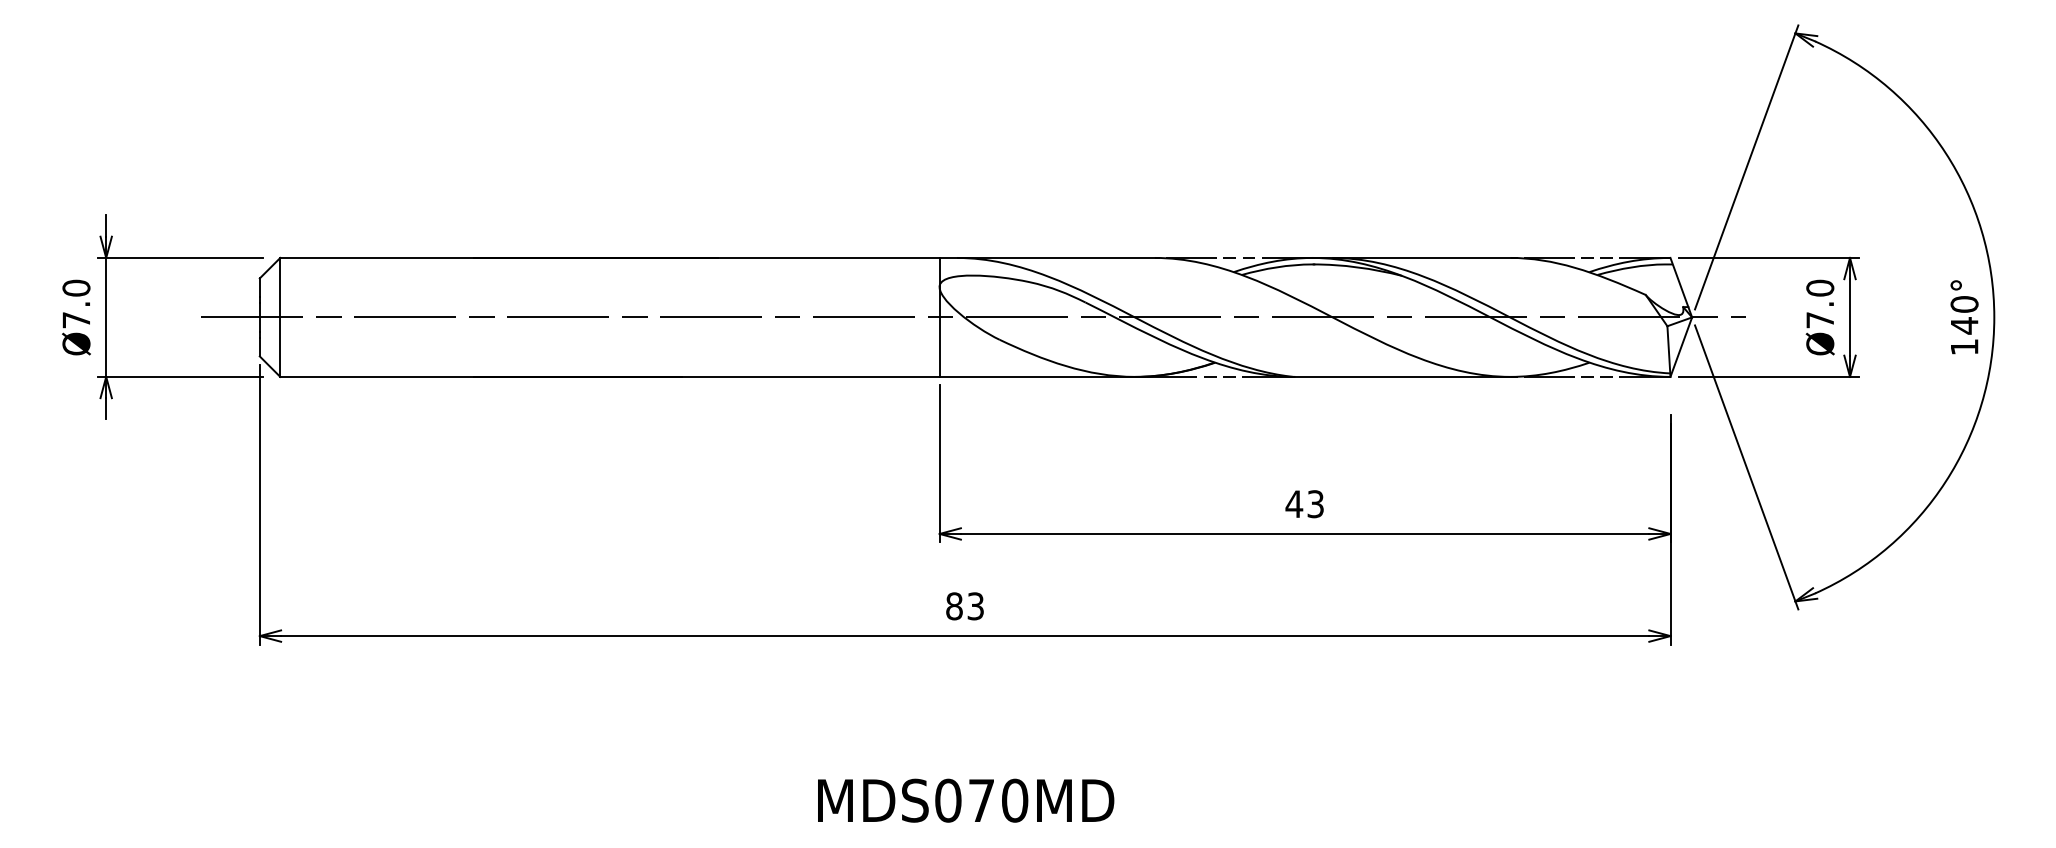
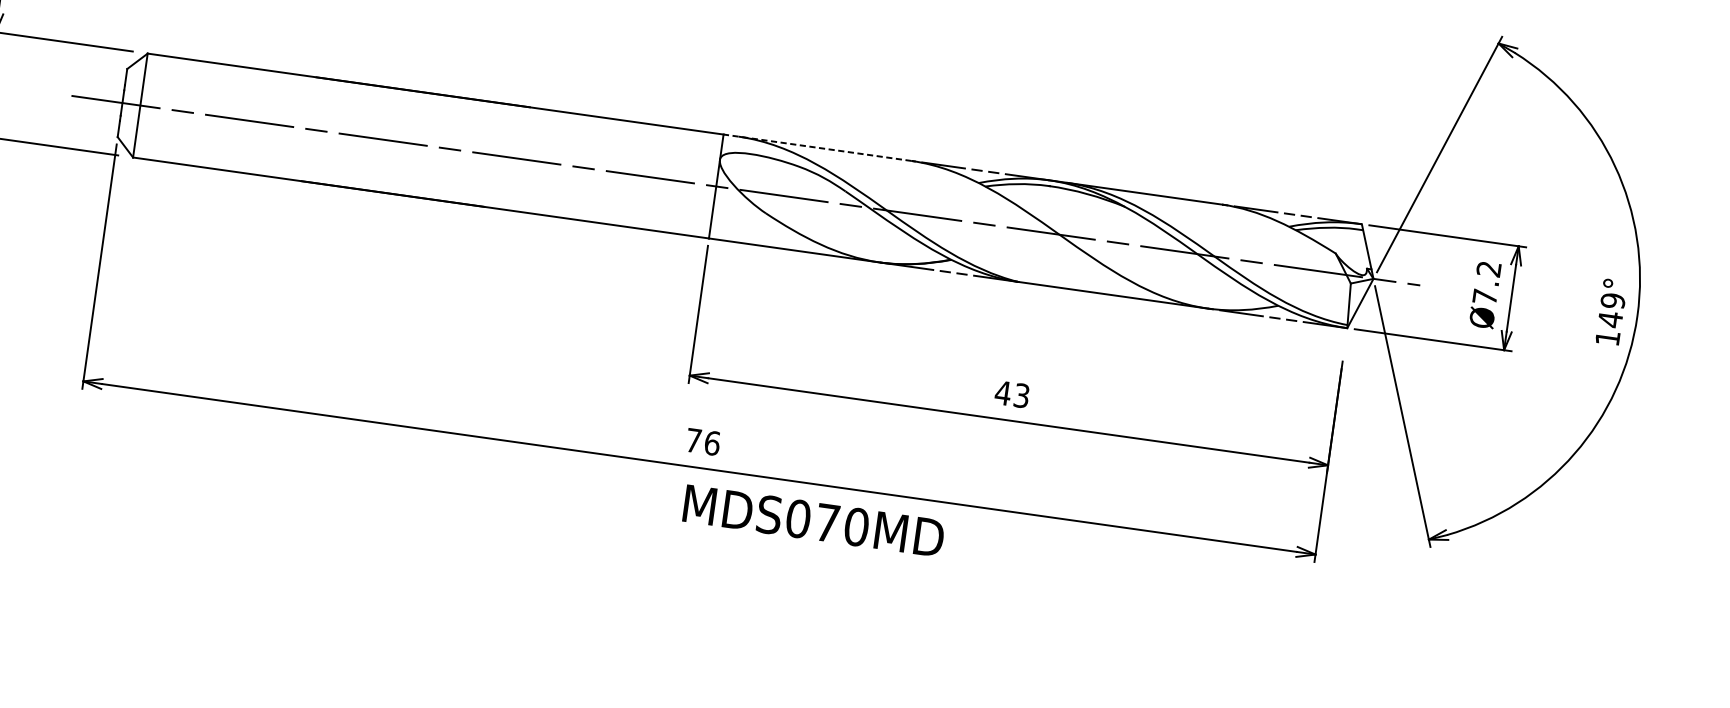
line: (1047, 257) -> (817, 147), solid -> dashed
text: (1820, 287) -> (1489, 268), Ø7.0 -> Ø7.2
text: (1964, 304) -> (1612, 301), 140° -> 149°
text: (965, 606) -> (703, 442), 83 -> 76
text: (966, 800) -> (814, 520), moved

